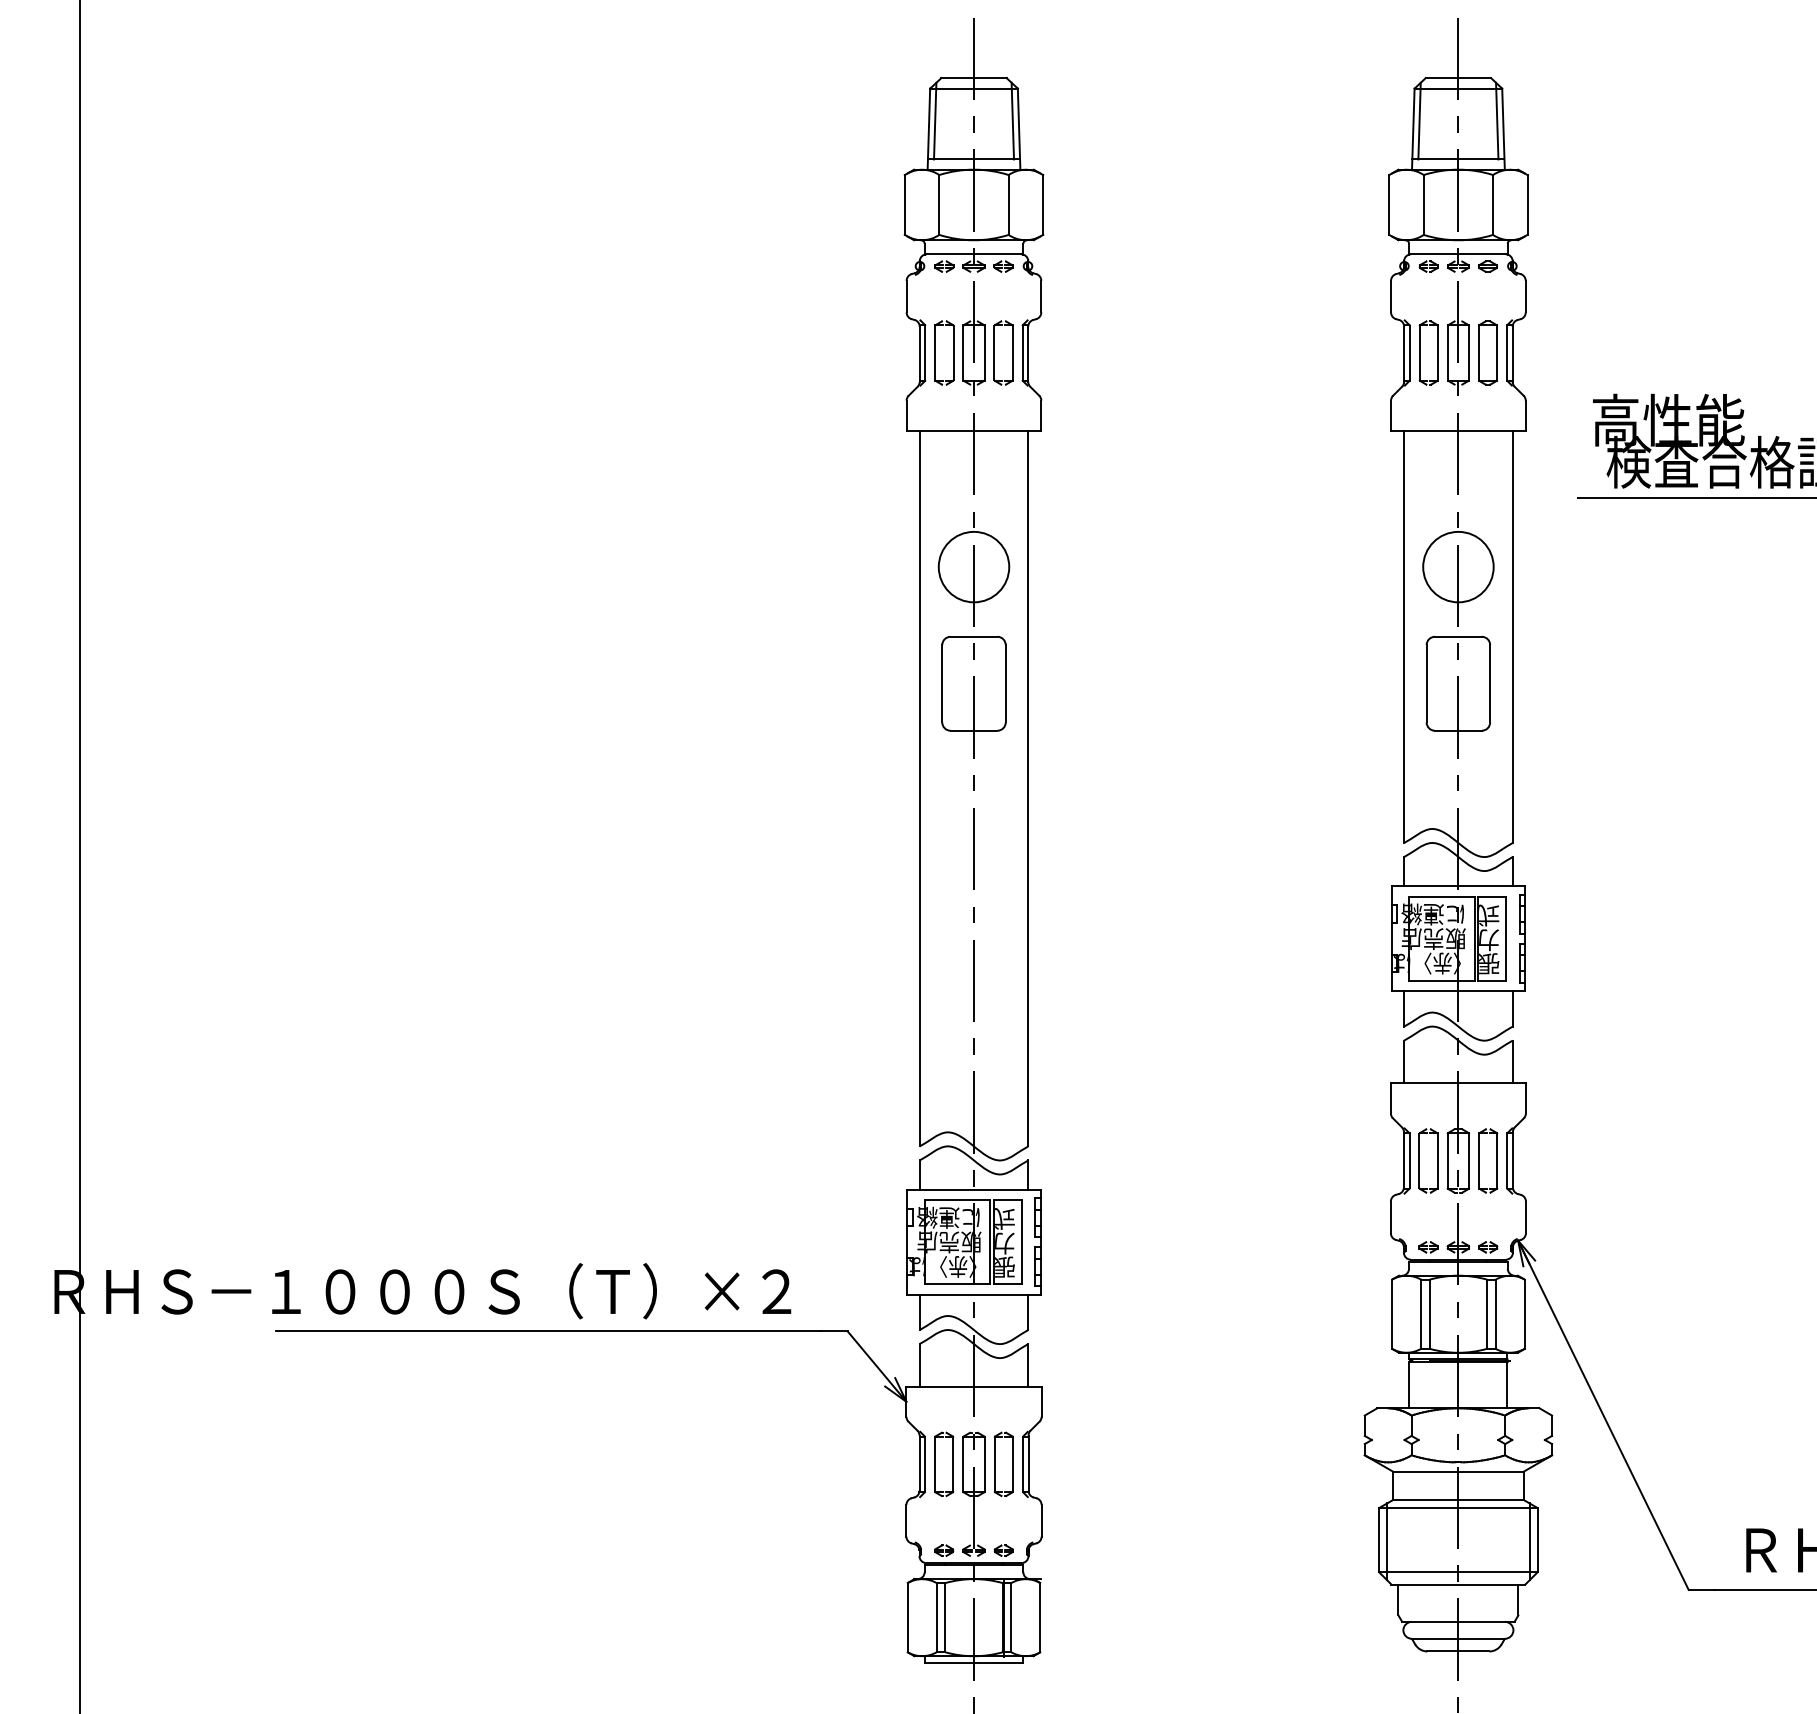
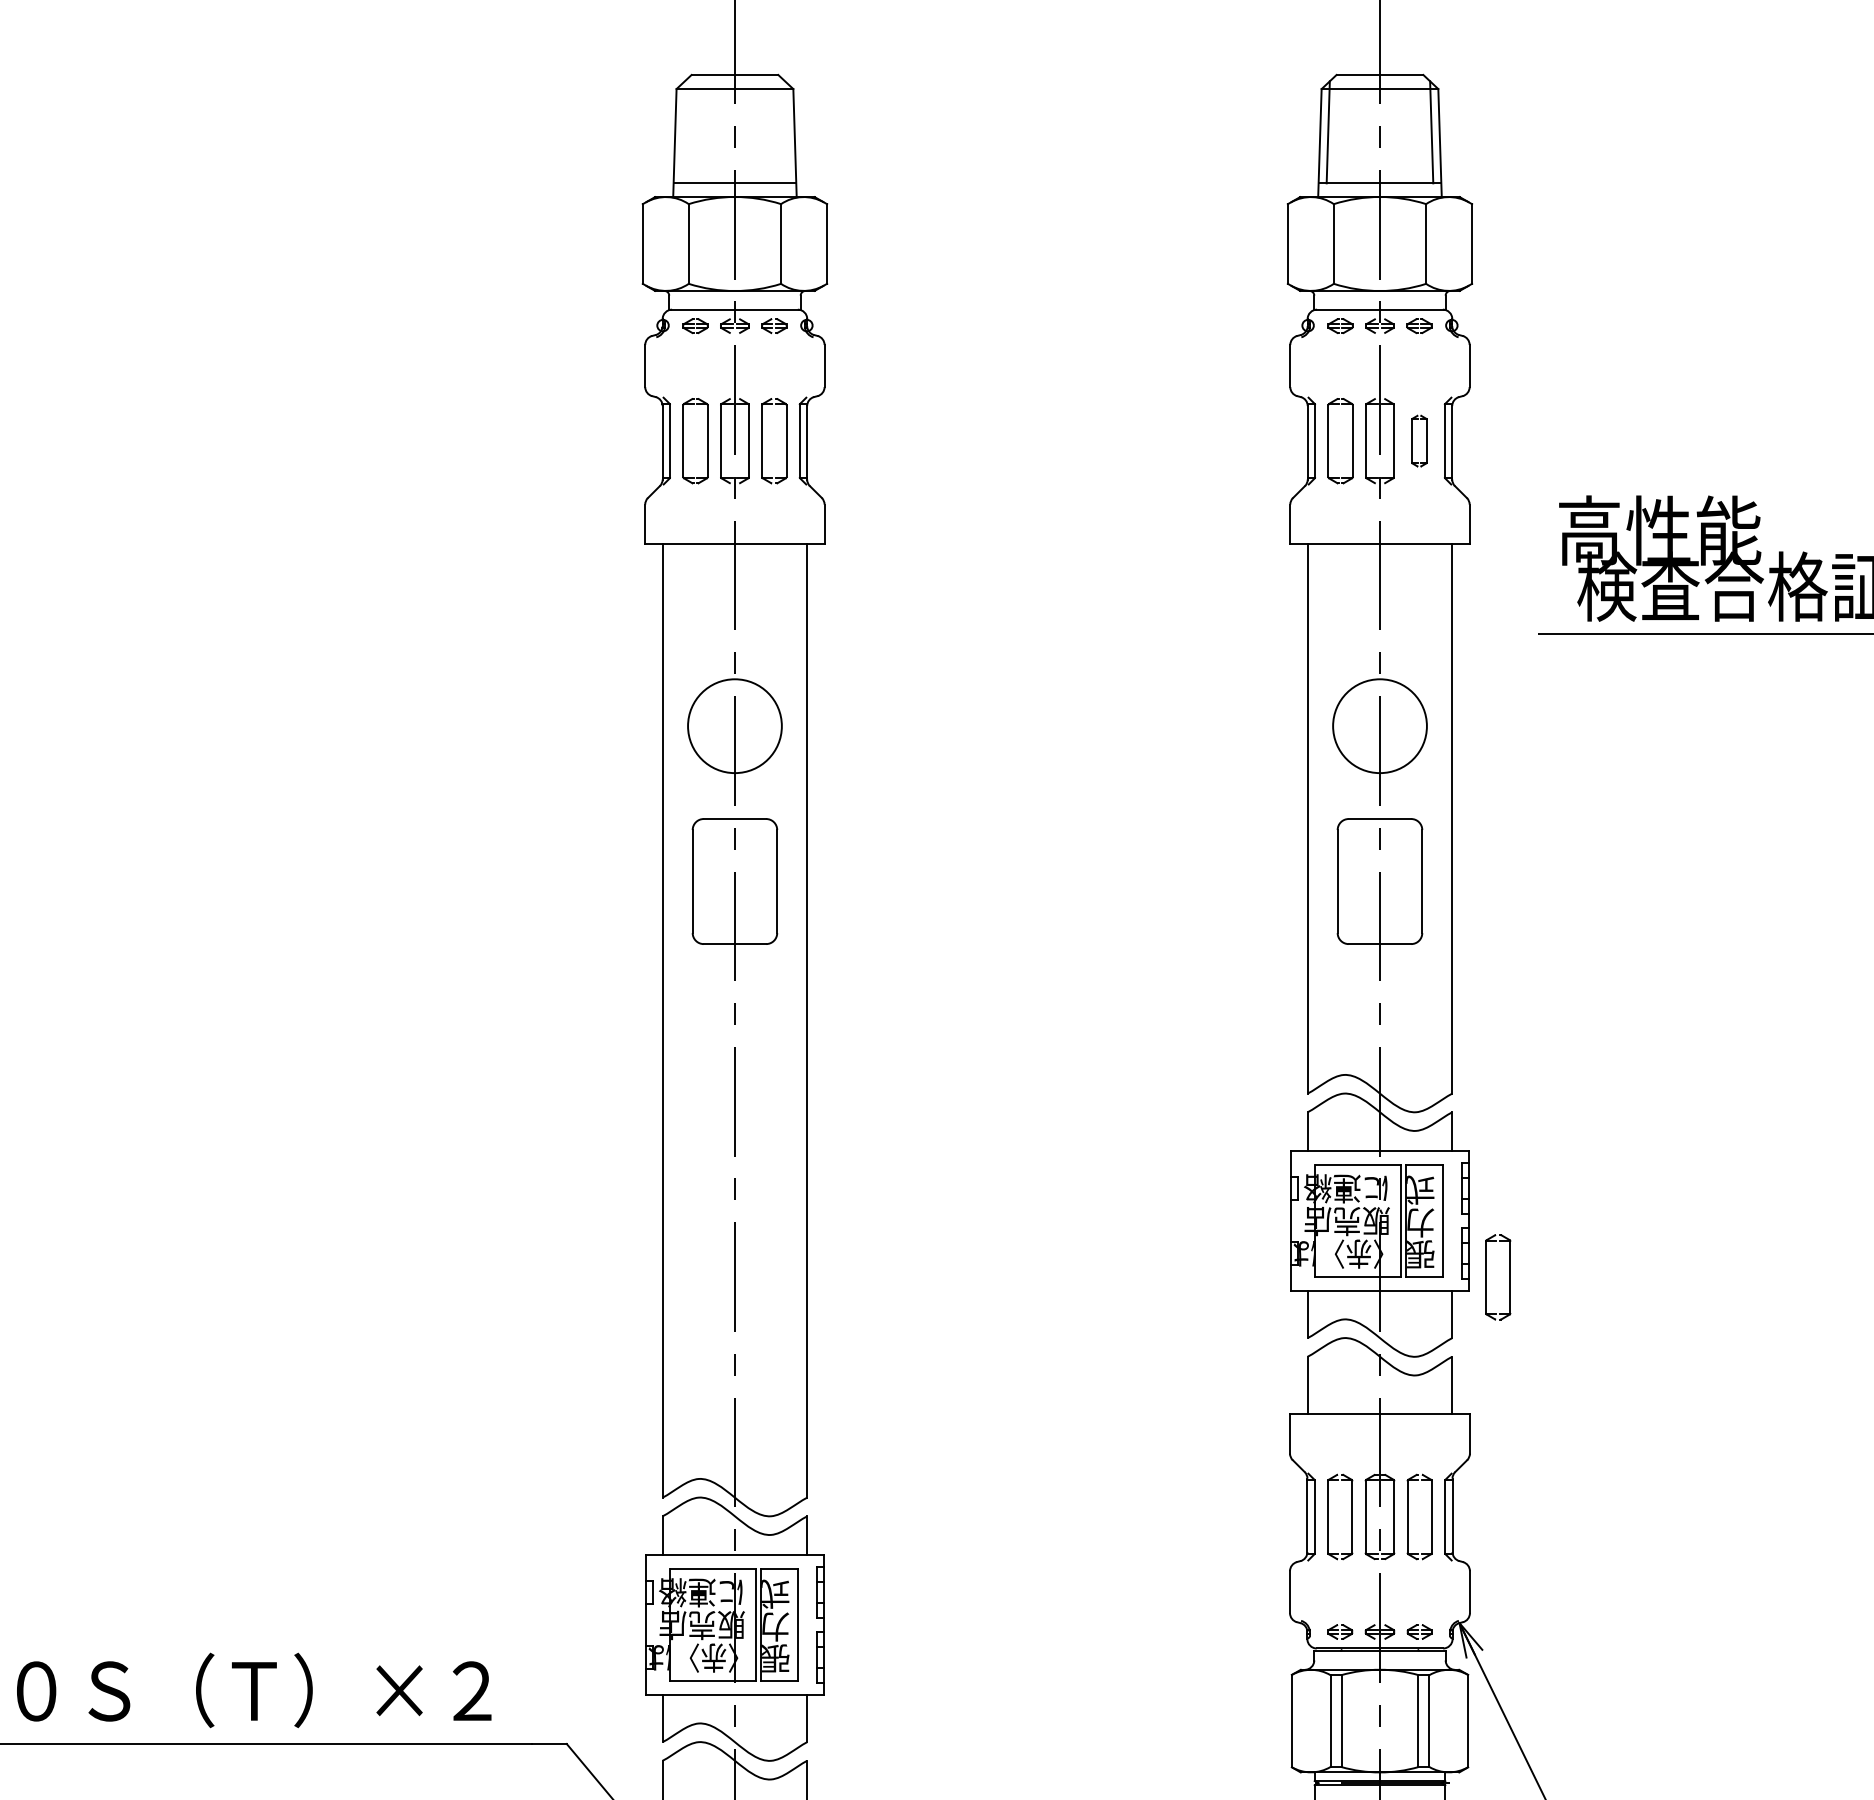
line: (935, 120) -> (683, 131), removed
line: (1012, 120) -> (786, 131), removed
part: (1487, 352) -> (1418, 440), size x0.6
part: (1555, 980) -> (1509, 1276), added

